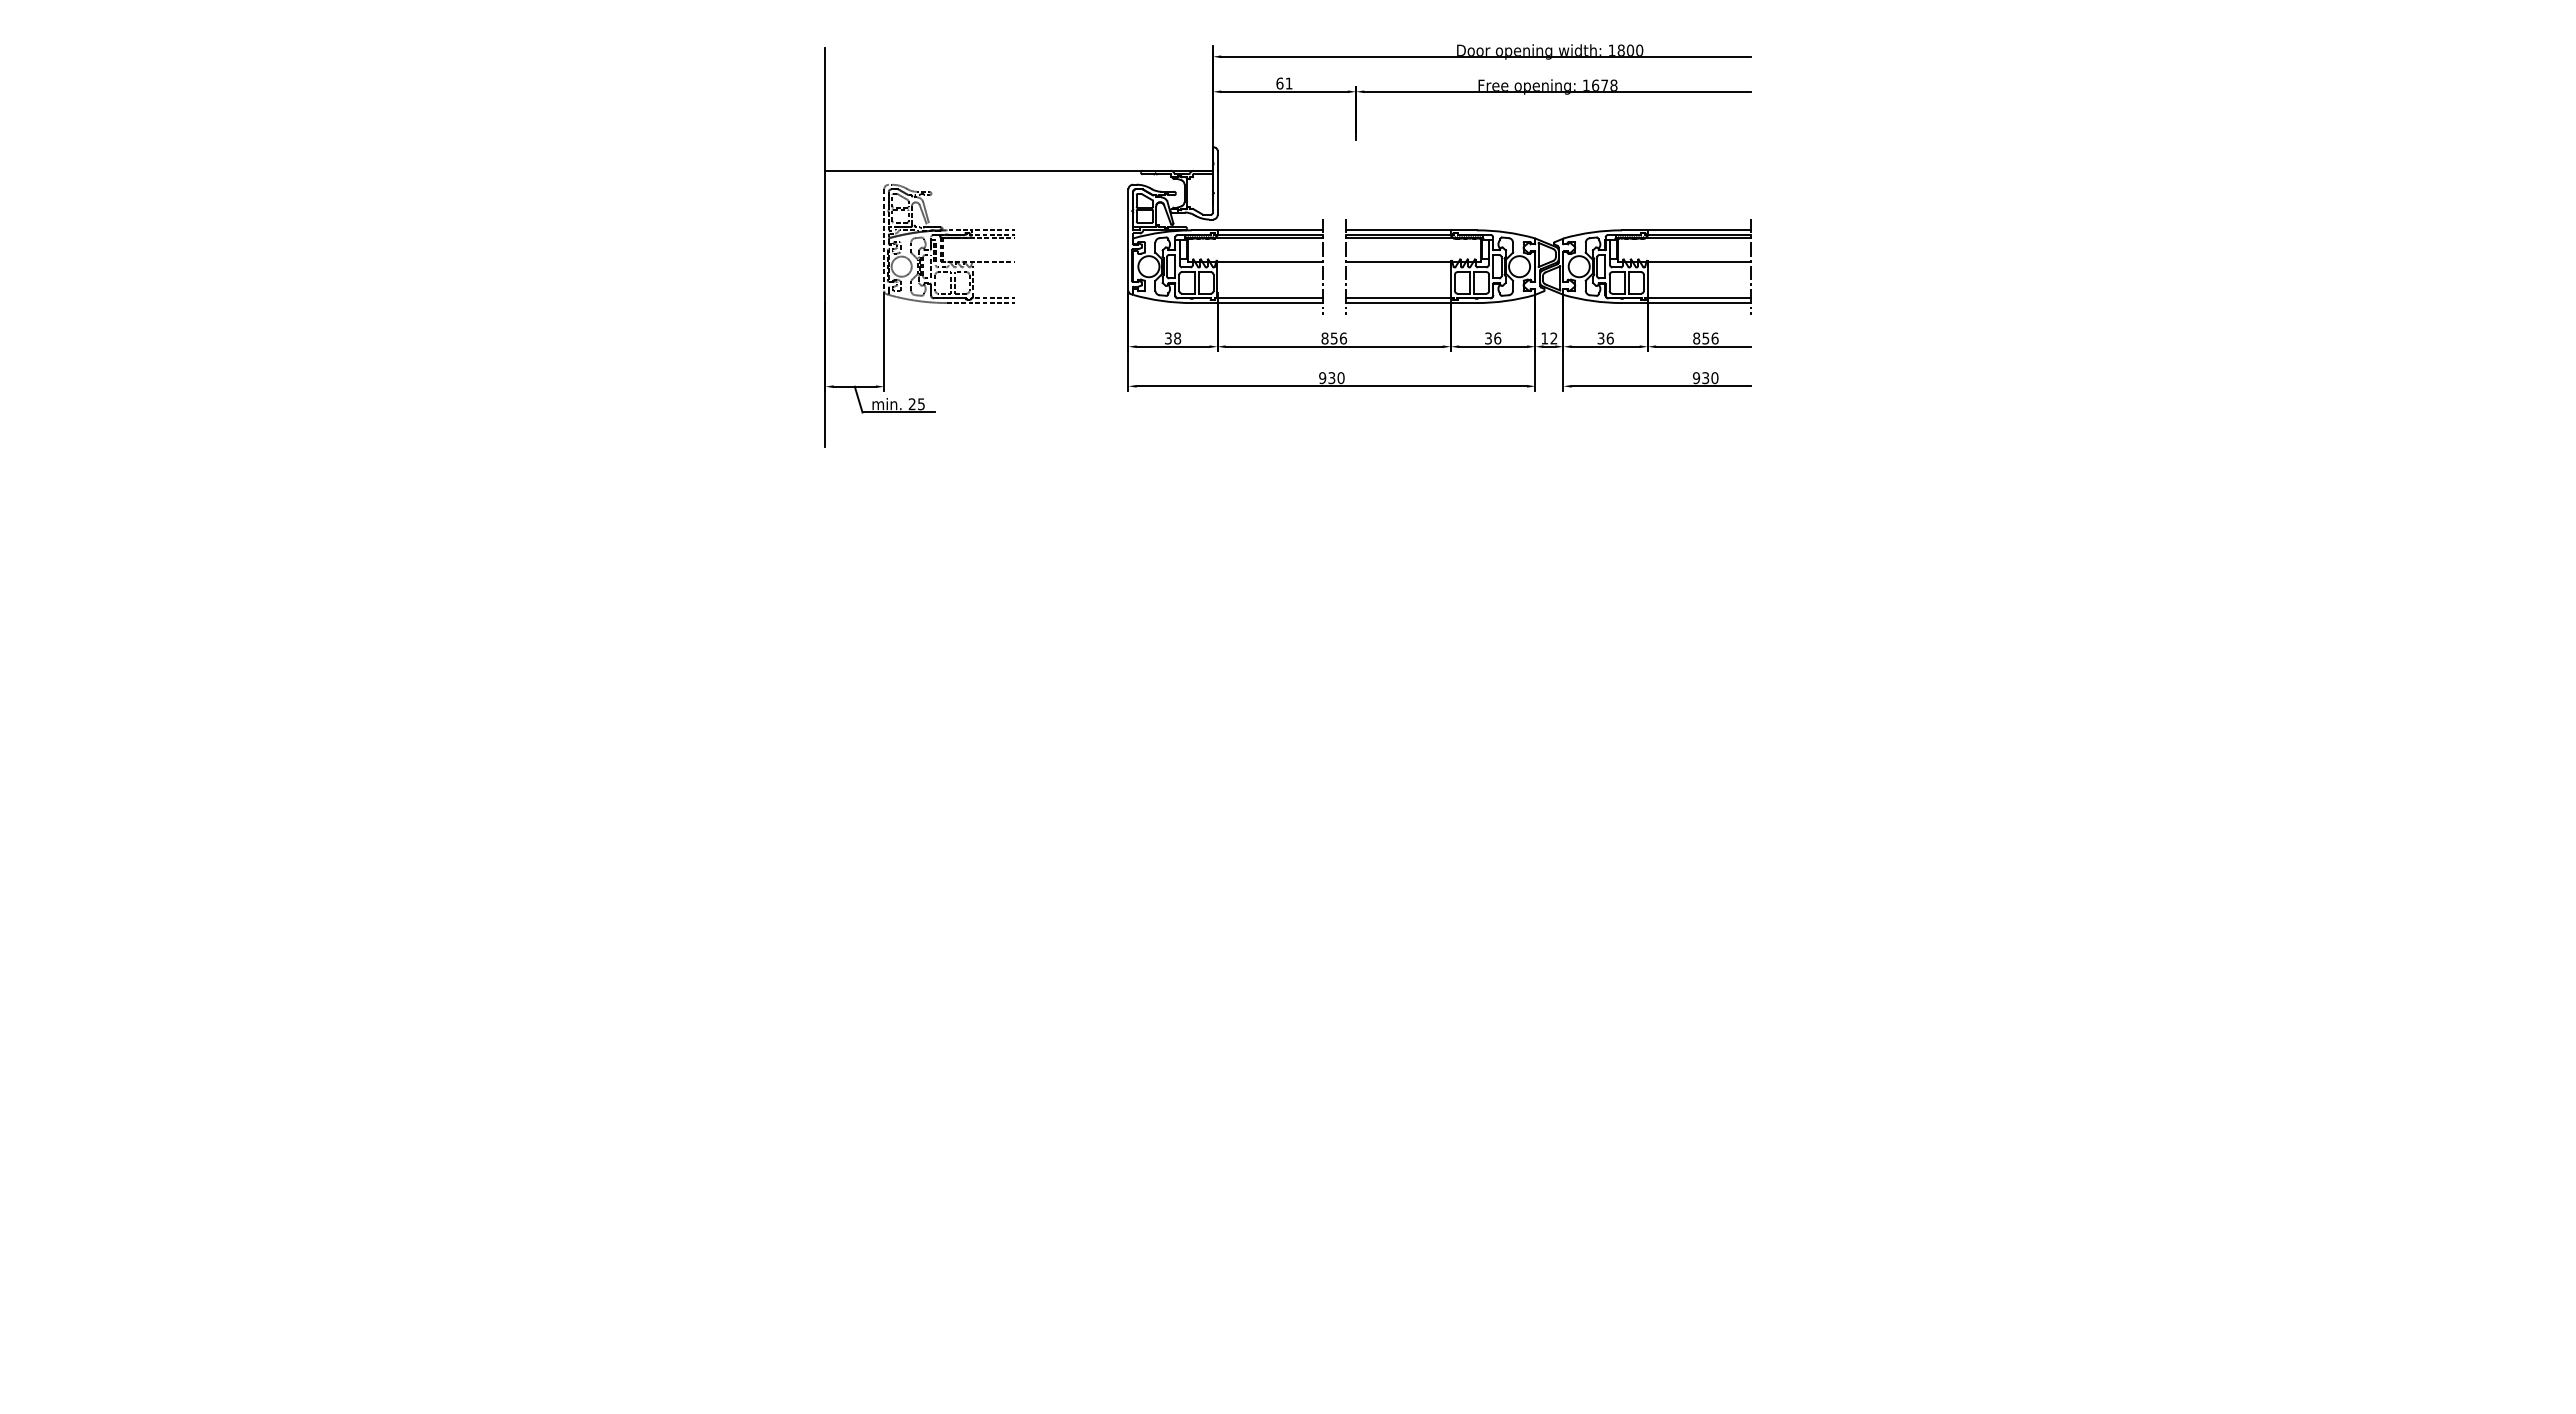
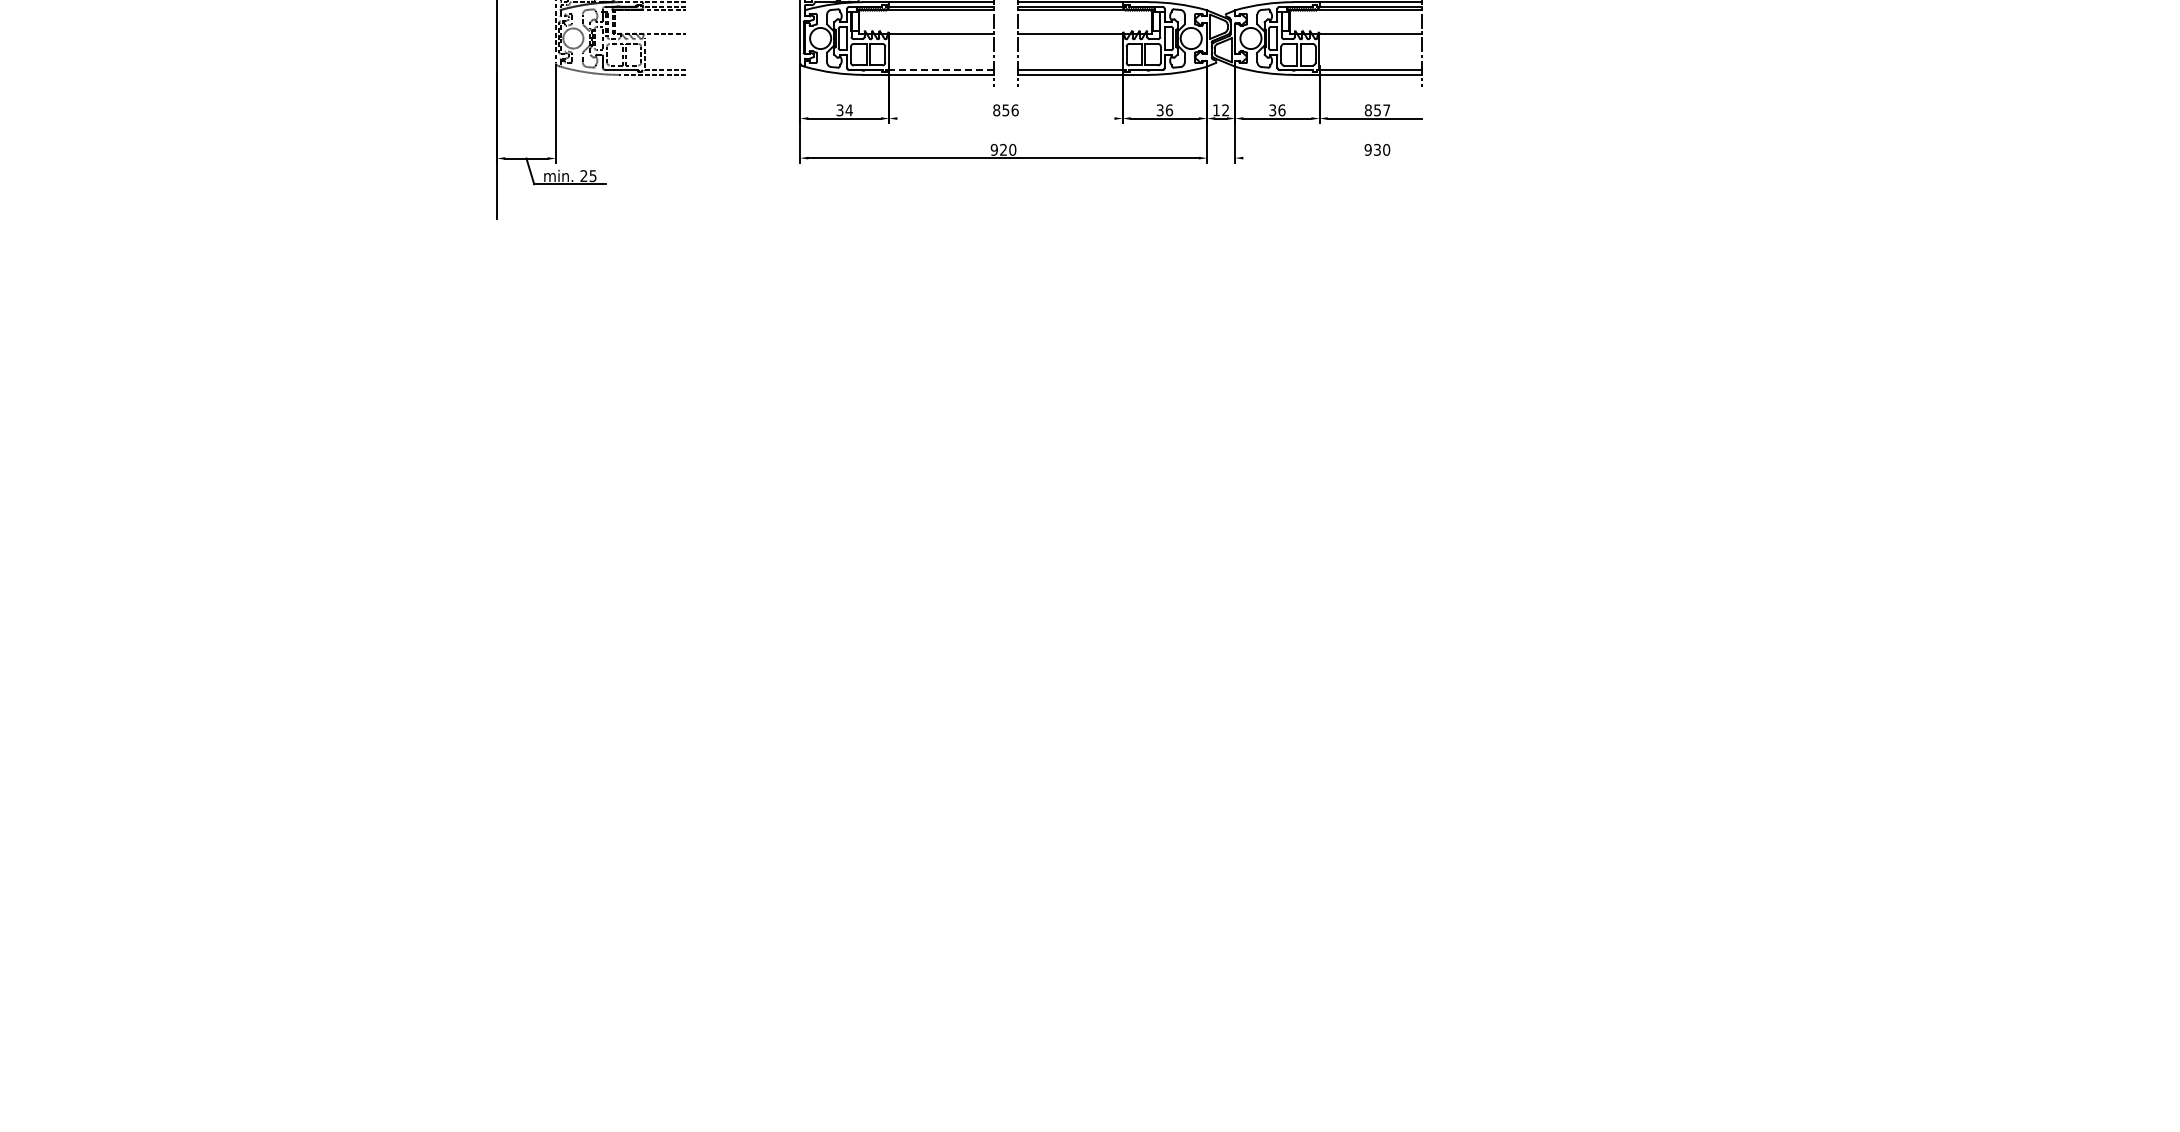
line: (1269, 298) -> (941, 70), solid -> dashed
text: (1177, 338) -> (849, 110), 38 -> 34
text: (1714, 338) -> (1386, 110), 856 -> 857
line: (1333, 346) -> (1005, 118), removed
text: (1331, 378) -> (1003, 150), 930 -> 920
line: (1660, 386) -> (1332, 158), removed

